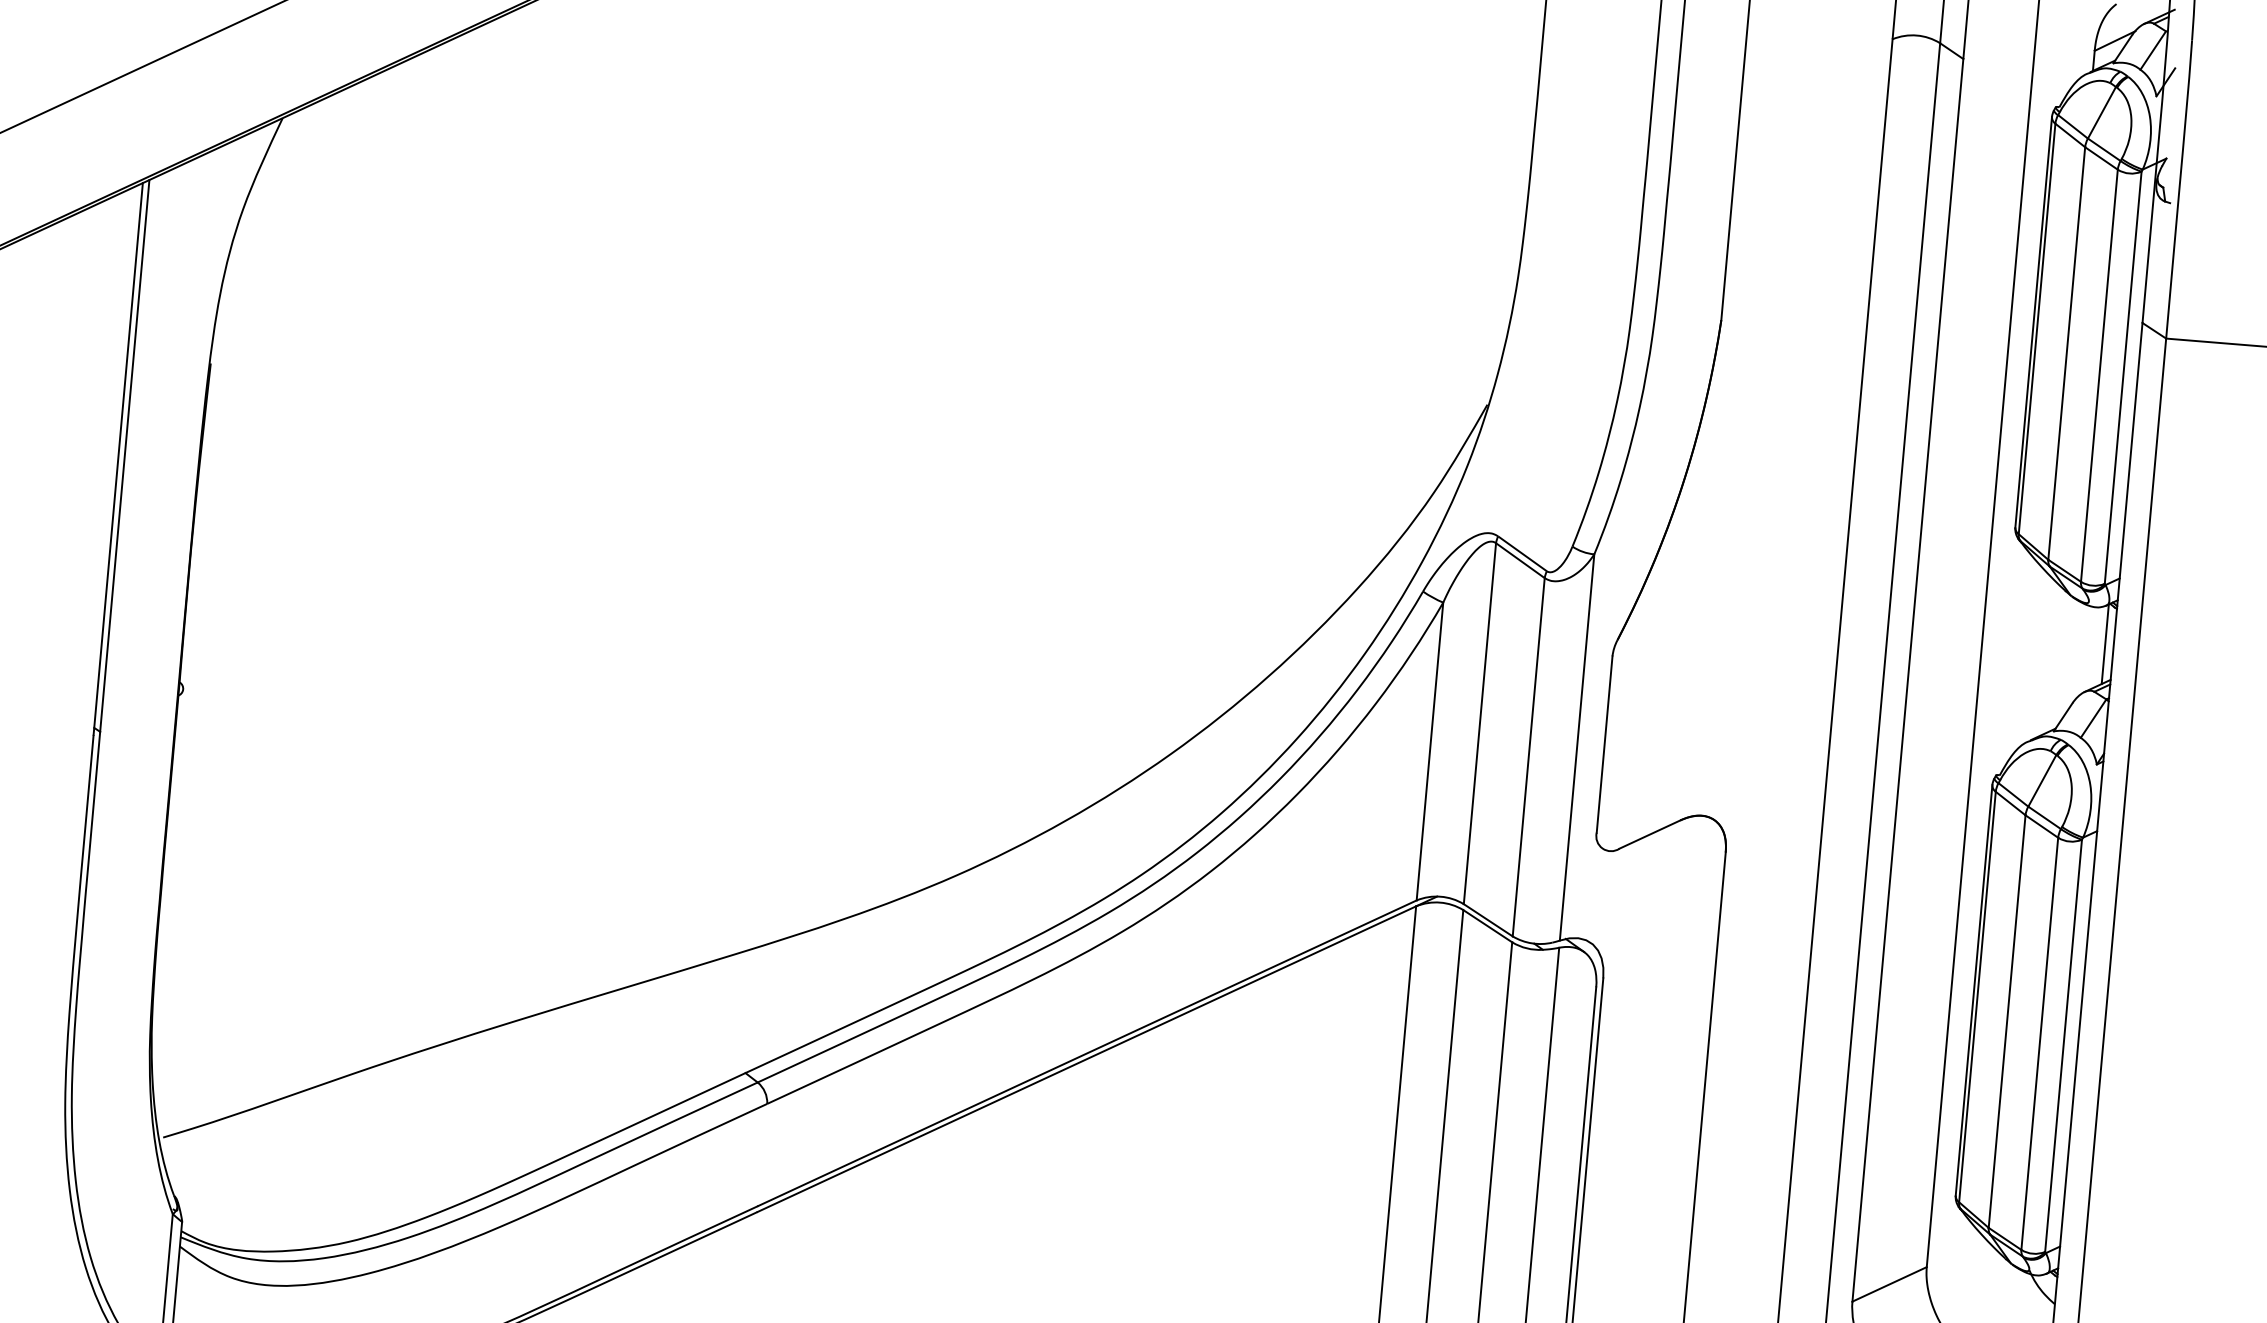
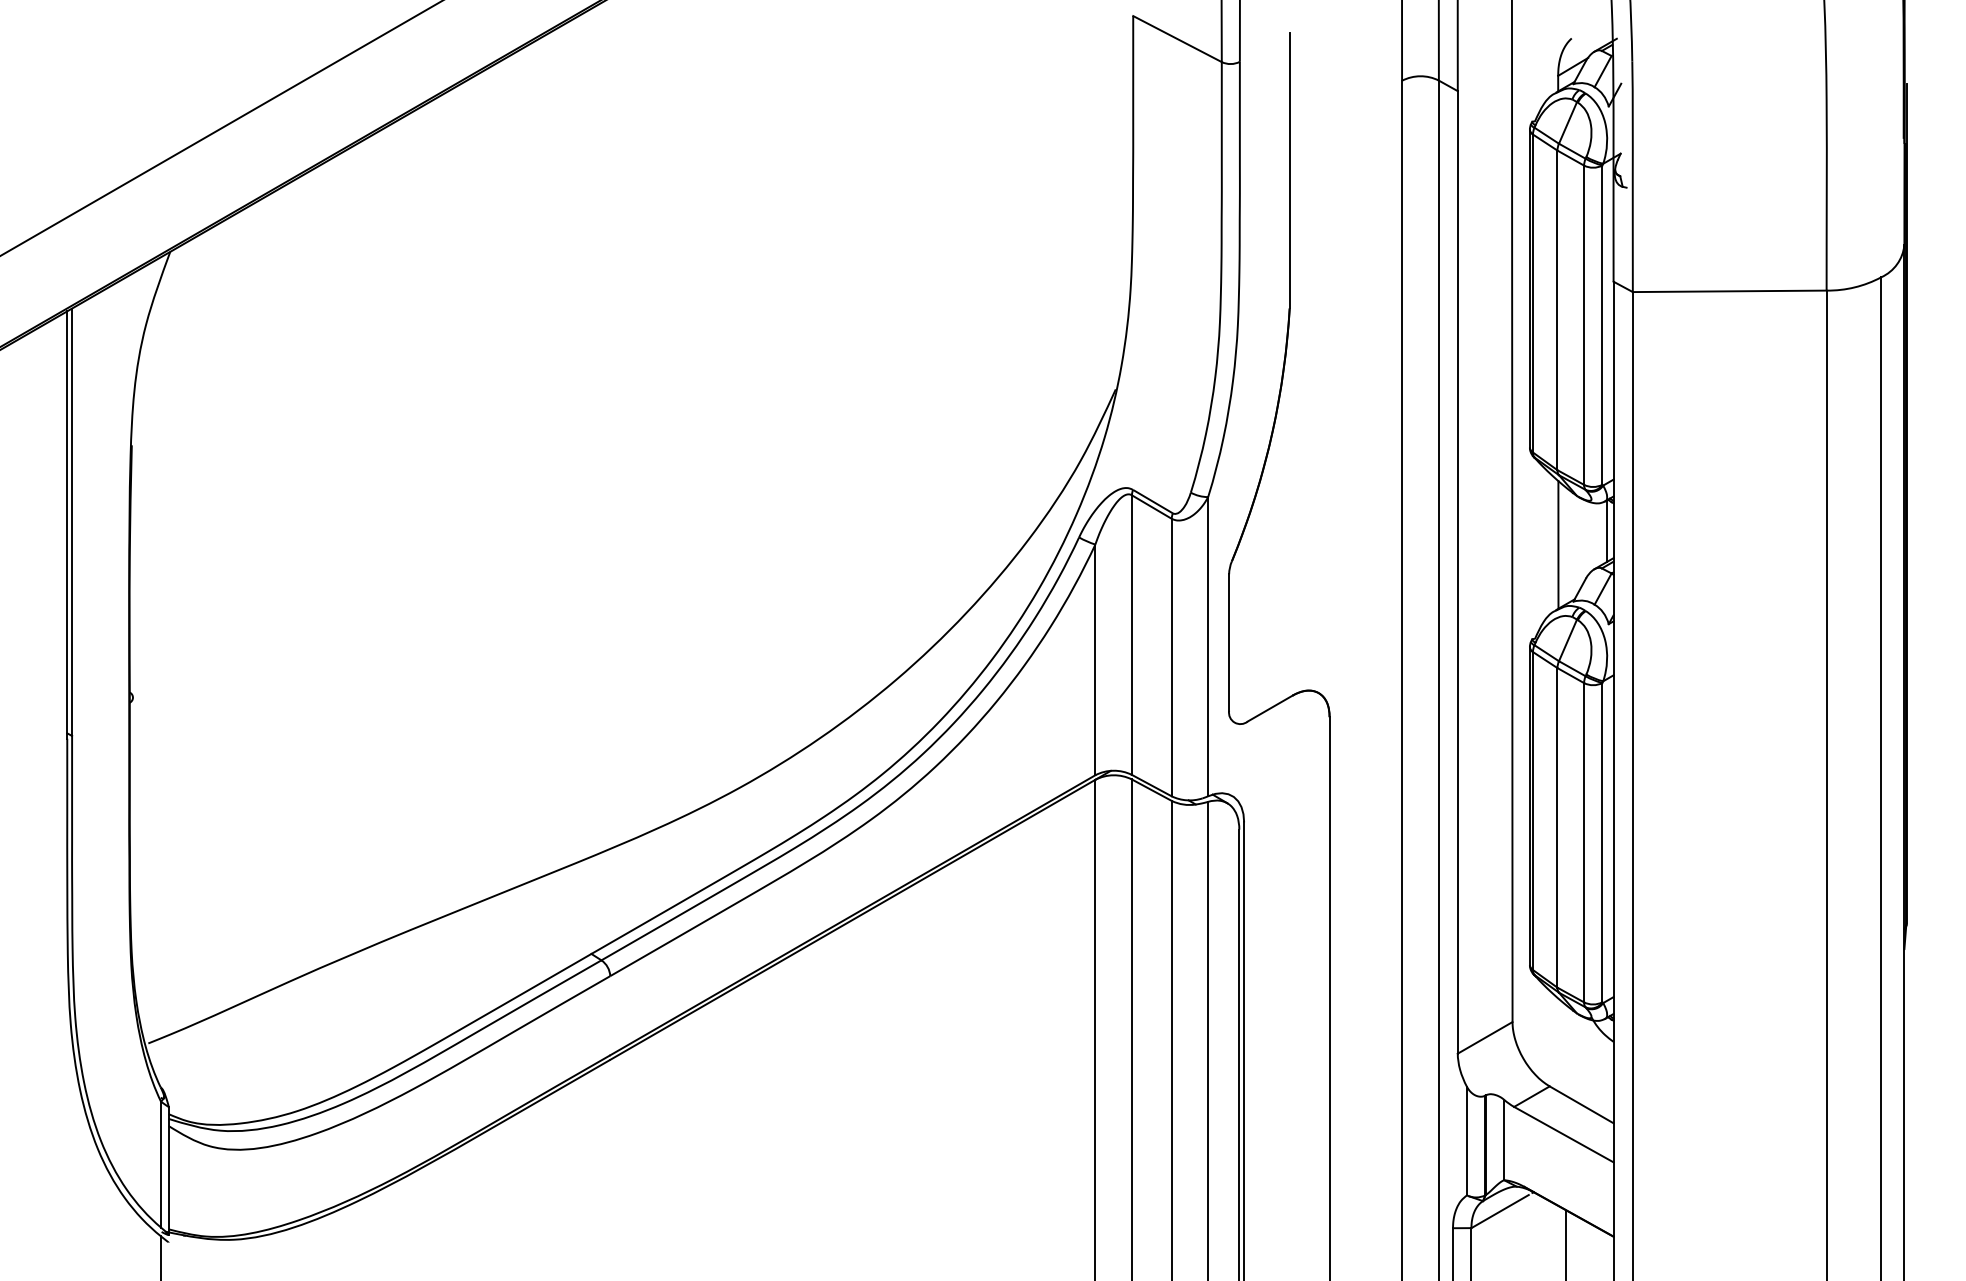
line: (2041, 655) -> (1558, 544), added

